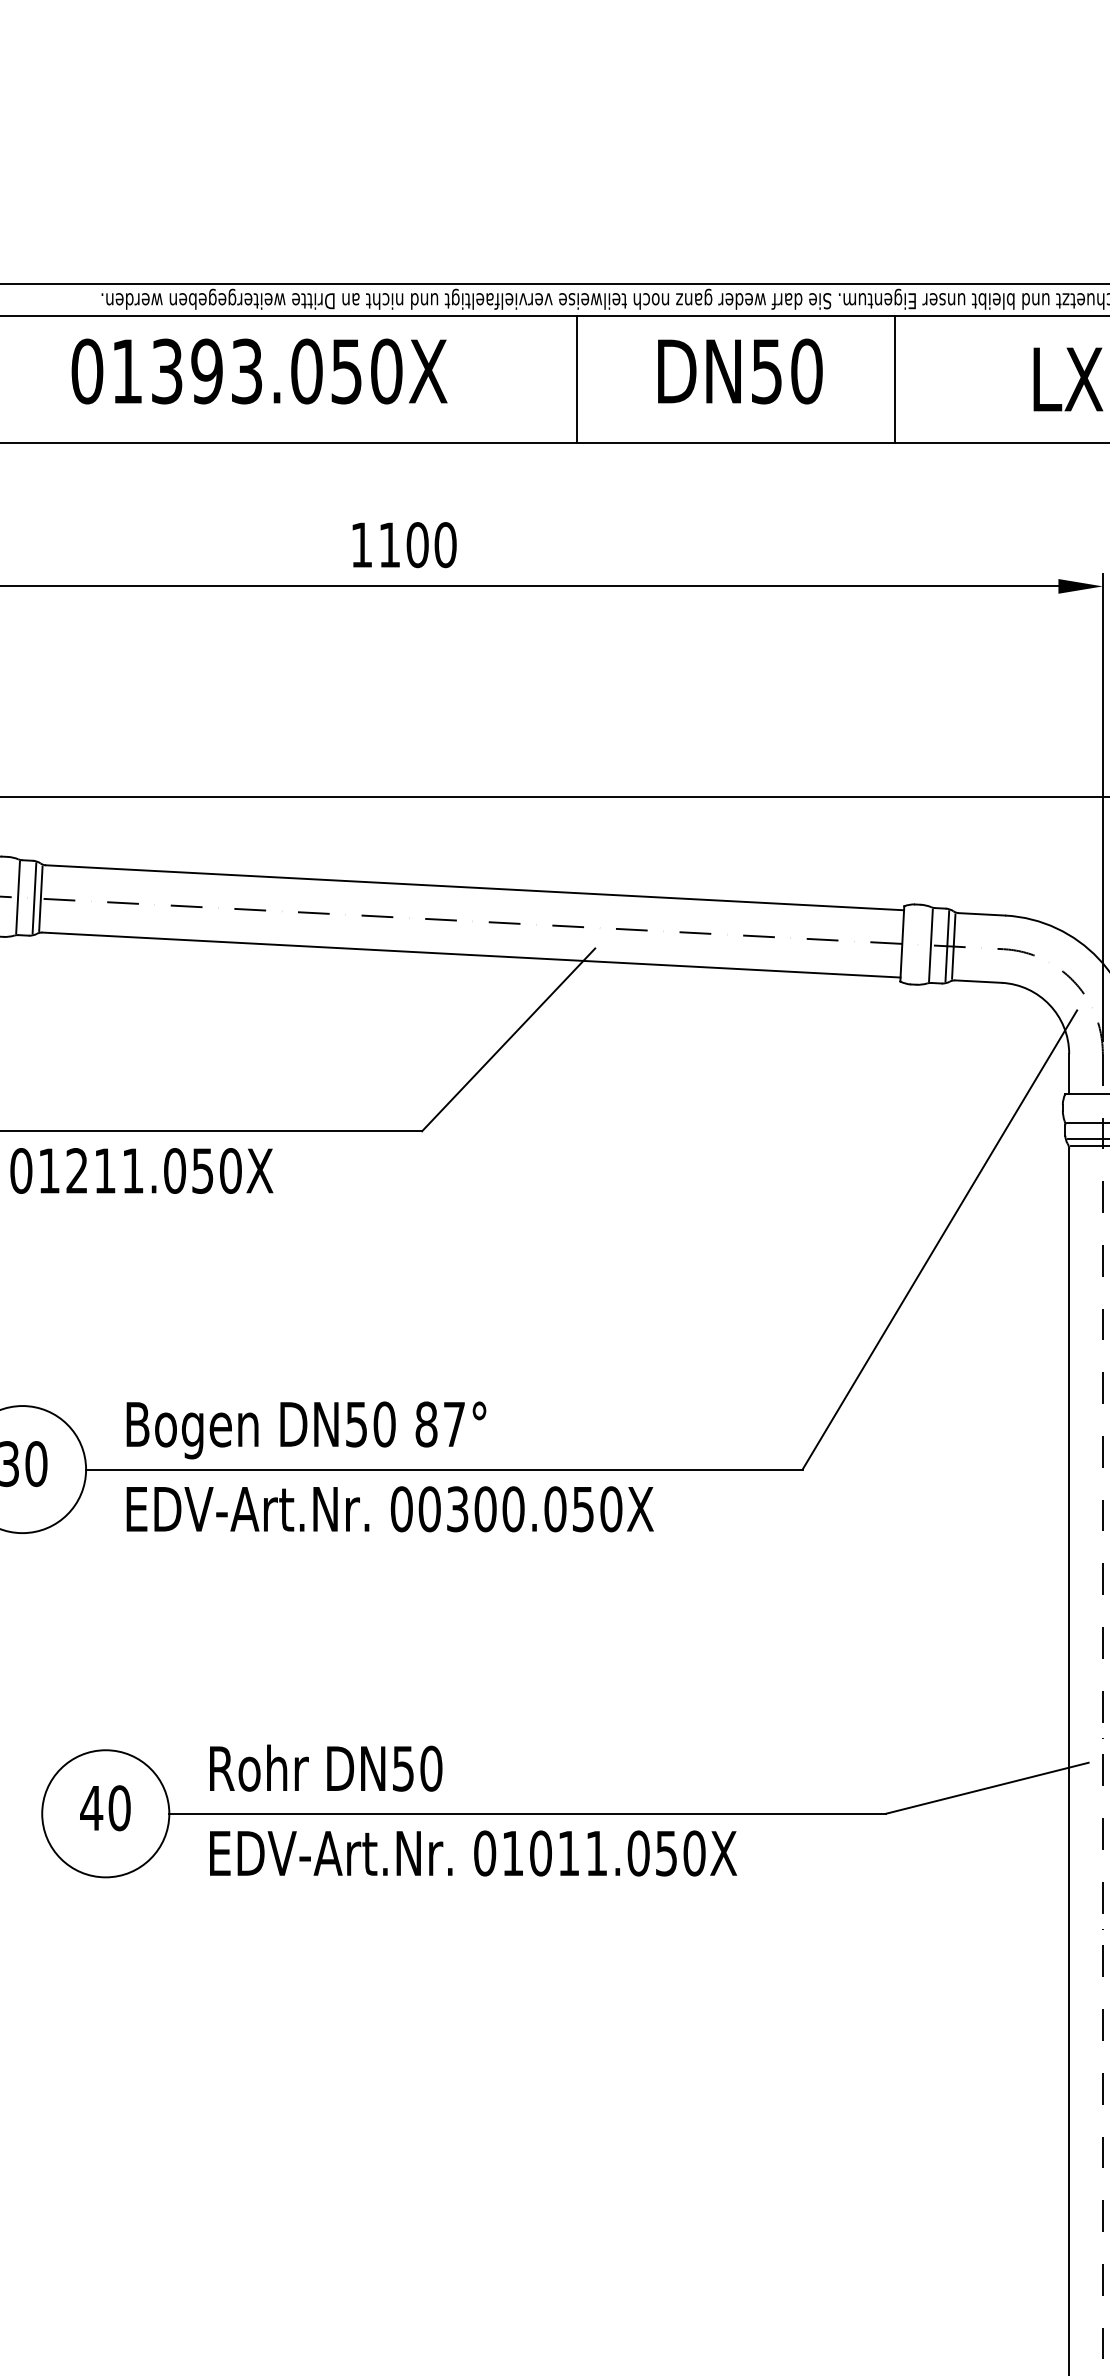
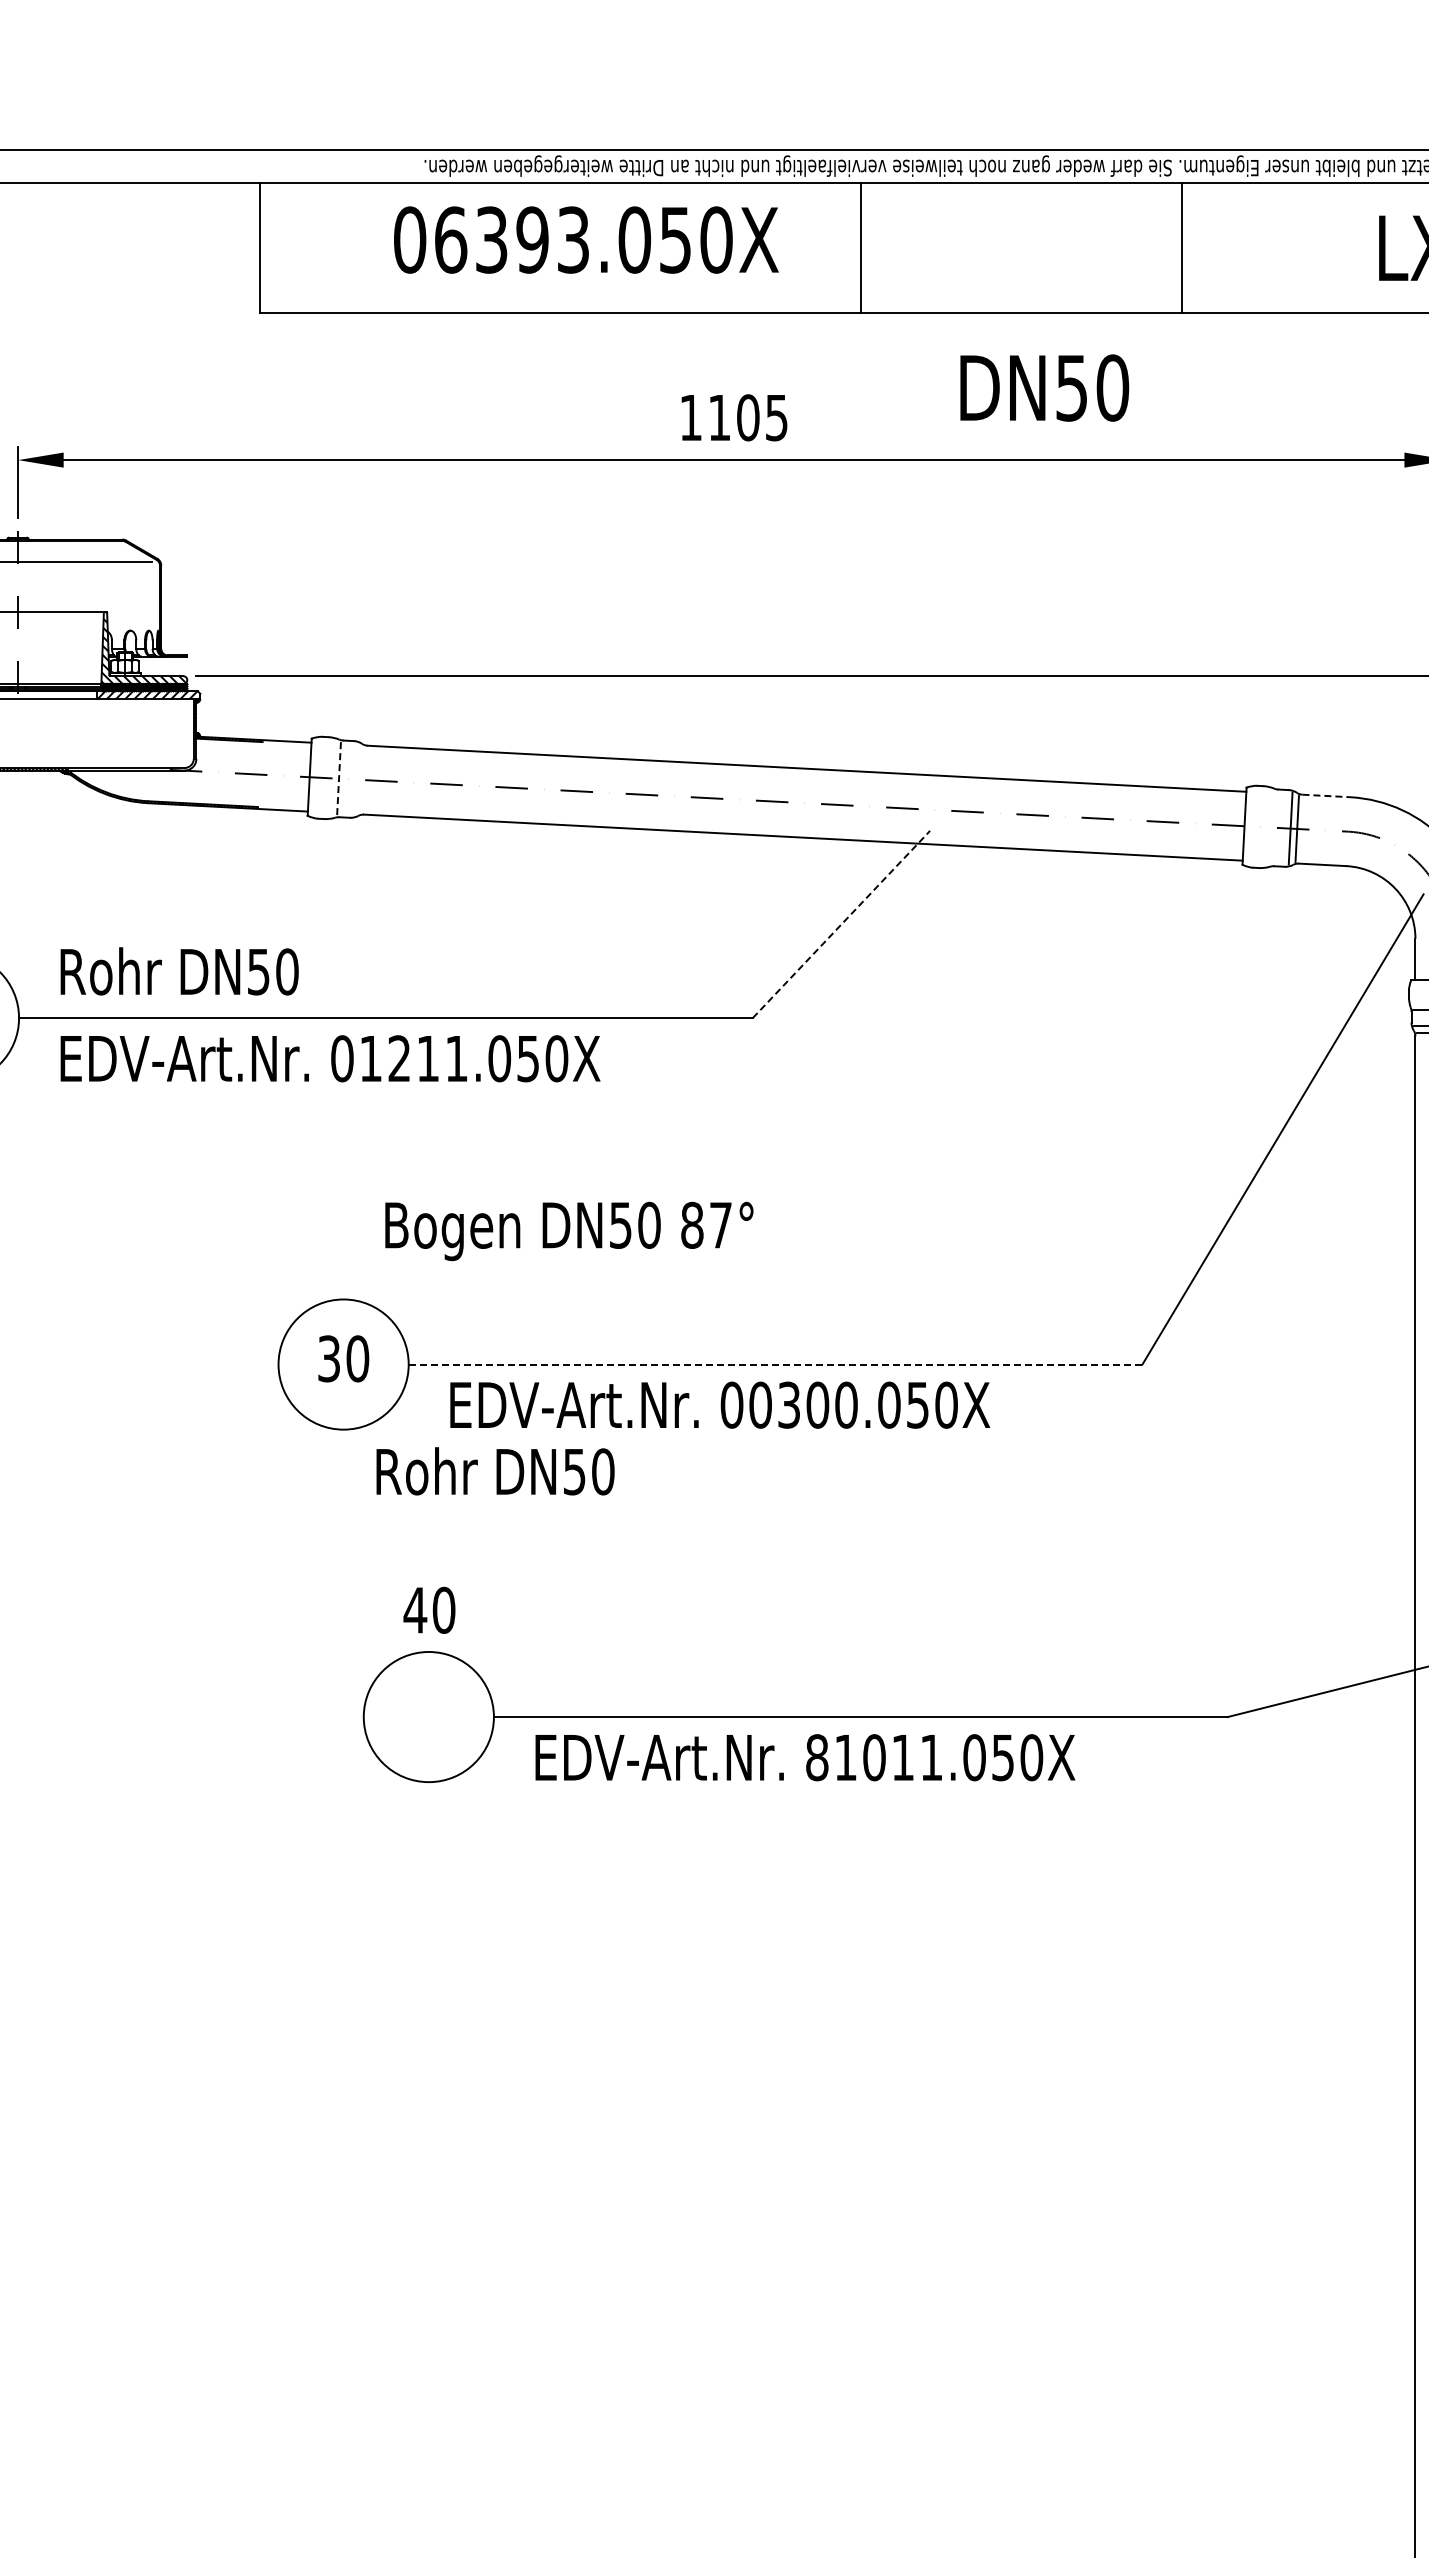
text: (127, 370) -> (451, 239), 01393.050X -> 06393.050X
text: (740, 370) -> (1044, 387), moved
line: (577, 378) -> (861, 247), moved
line: (894, 378) -> (1181, 247), moved
text: (445, 544) -> (776, 417), 1100 -> 1105
line: (18, 897) -> (339, 778), solid -> dashed
line: (34, 898) -> (355, 779), removed
line: (40, 898) -> (362, 779), removed
line: (982, 913) -> (1326, 795), solid -> dashed
line: (930, 945) -> (1273, 827), removed
line: (508, 1039) -> (841, 924), solid -> dashed
text: (306, 1430) -> (569, 1231), moved
line: (444, 1469) -> (775, 1364), solid -> dashed
text: (326, 1768) -> (495, 1471), moved
text: (105, 1807) -> (429, 1609), moved
text: (485, 1853) -> (817, 1757), 01011.050X -> 81011.050X

